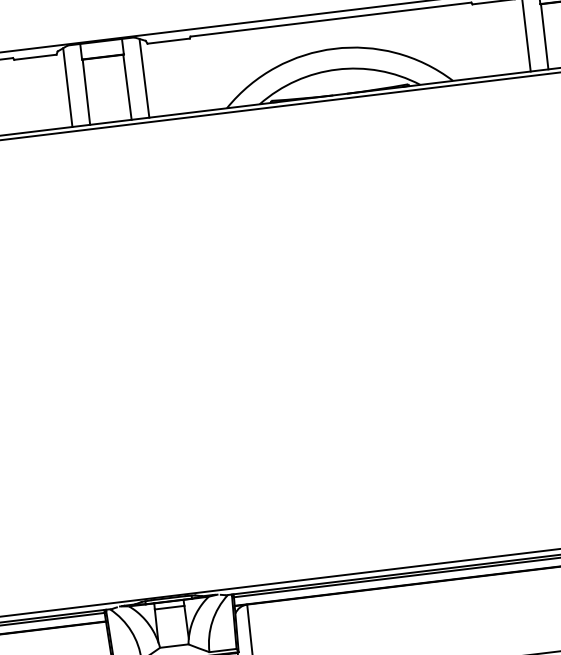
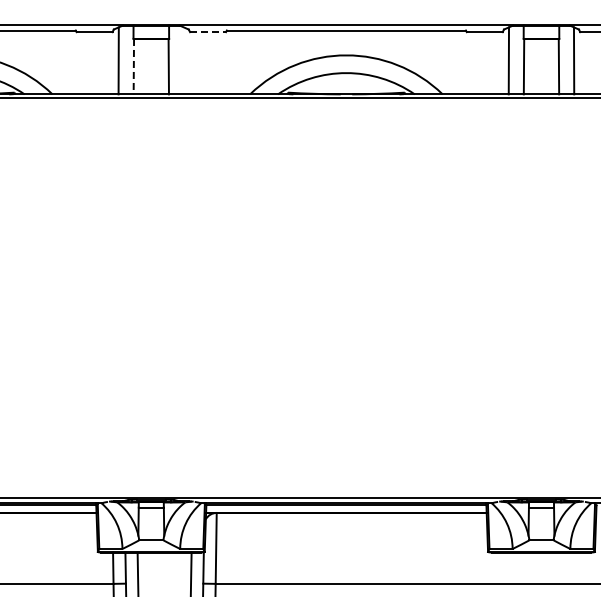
line: (169, 41) -> (208, 32), solid -> dashed
line: (143, 77) -> (183, 60), removed
line: (86, 92) -> (133, 66), solid -> dashed

